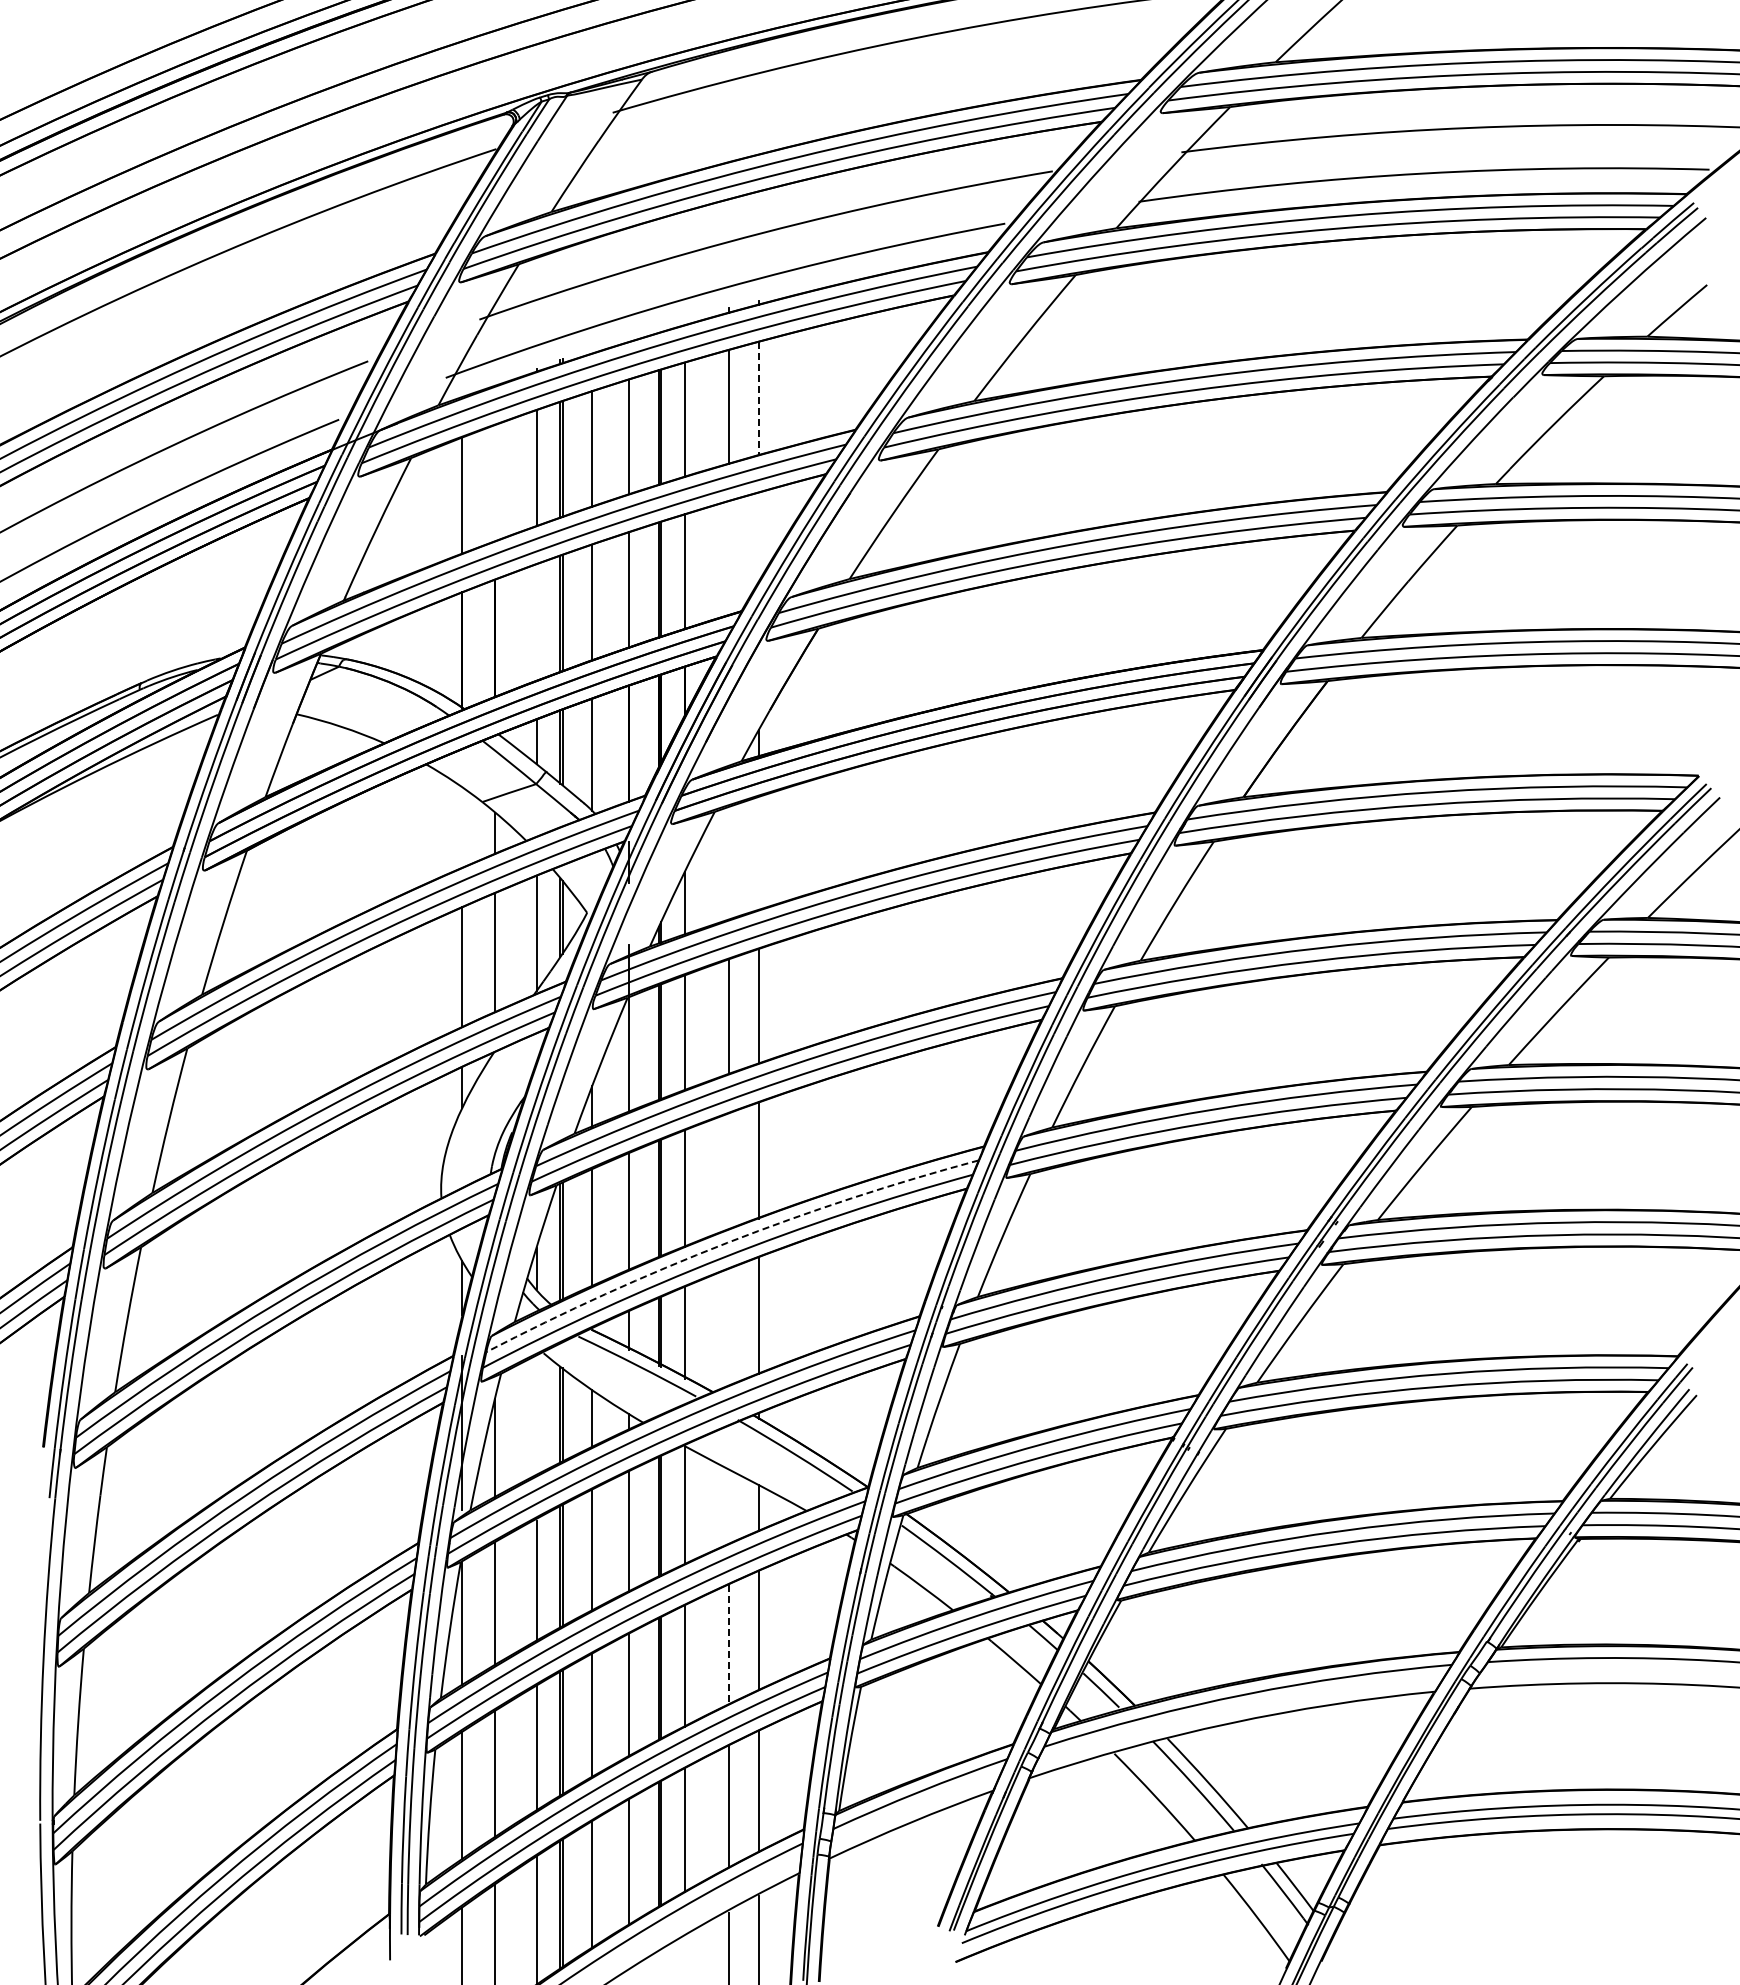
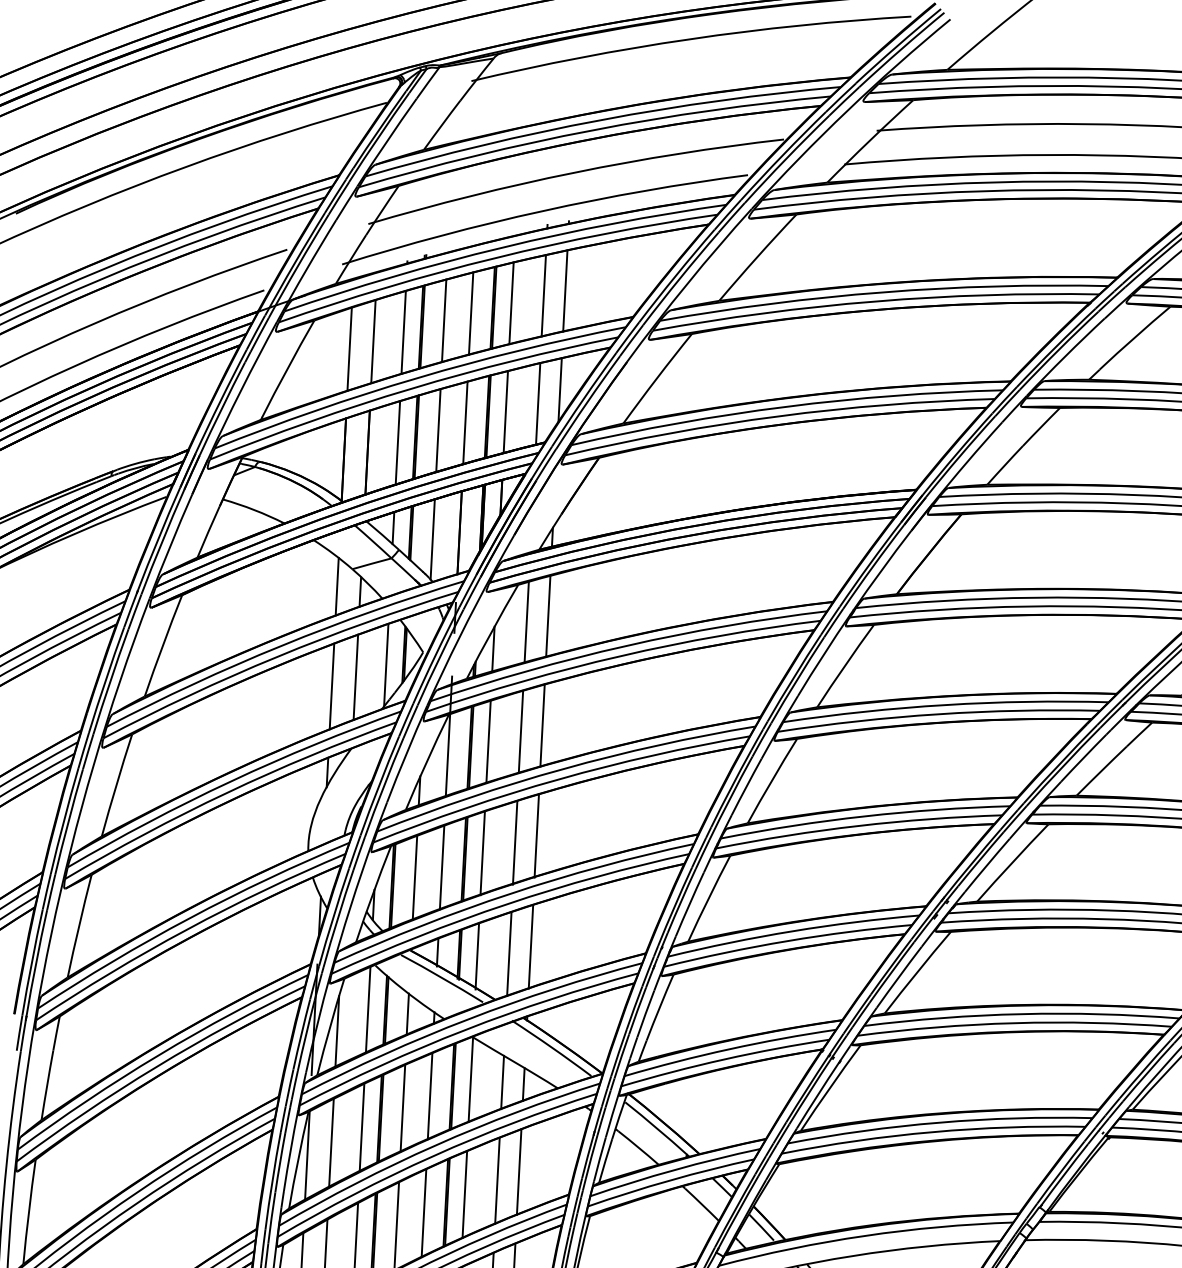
line: (758, 398) -> (565, 290), dashed -> solid
line: (495, 483) -> (373, 341), added
line: (758, 536) -> (559, 389), added
line: (729, 558) -> (538, 404), added
line: (536, 622) -> (397, 442), added
line: (462, 827) -> (337, 586), added
line: (758, 852) -> (547, 615), added
line: (729, 862) -> (526, 621), added
line: (729, 1171) -> (515, 842), added
arc: (727, 1242) -> (511, 893), dashed -> solid
line: (729, 1327) -> (509, 954), added
line: (536, 1415) -> (368, 1009), added
line: (729, 1506) -> (502, 1082), added
line: (729, 1644) -> (497, 1180), dashed -> solid

